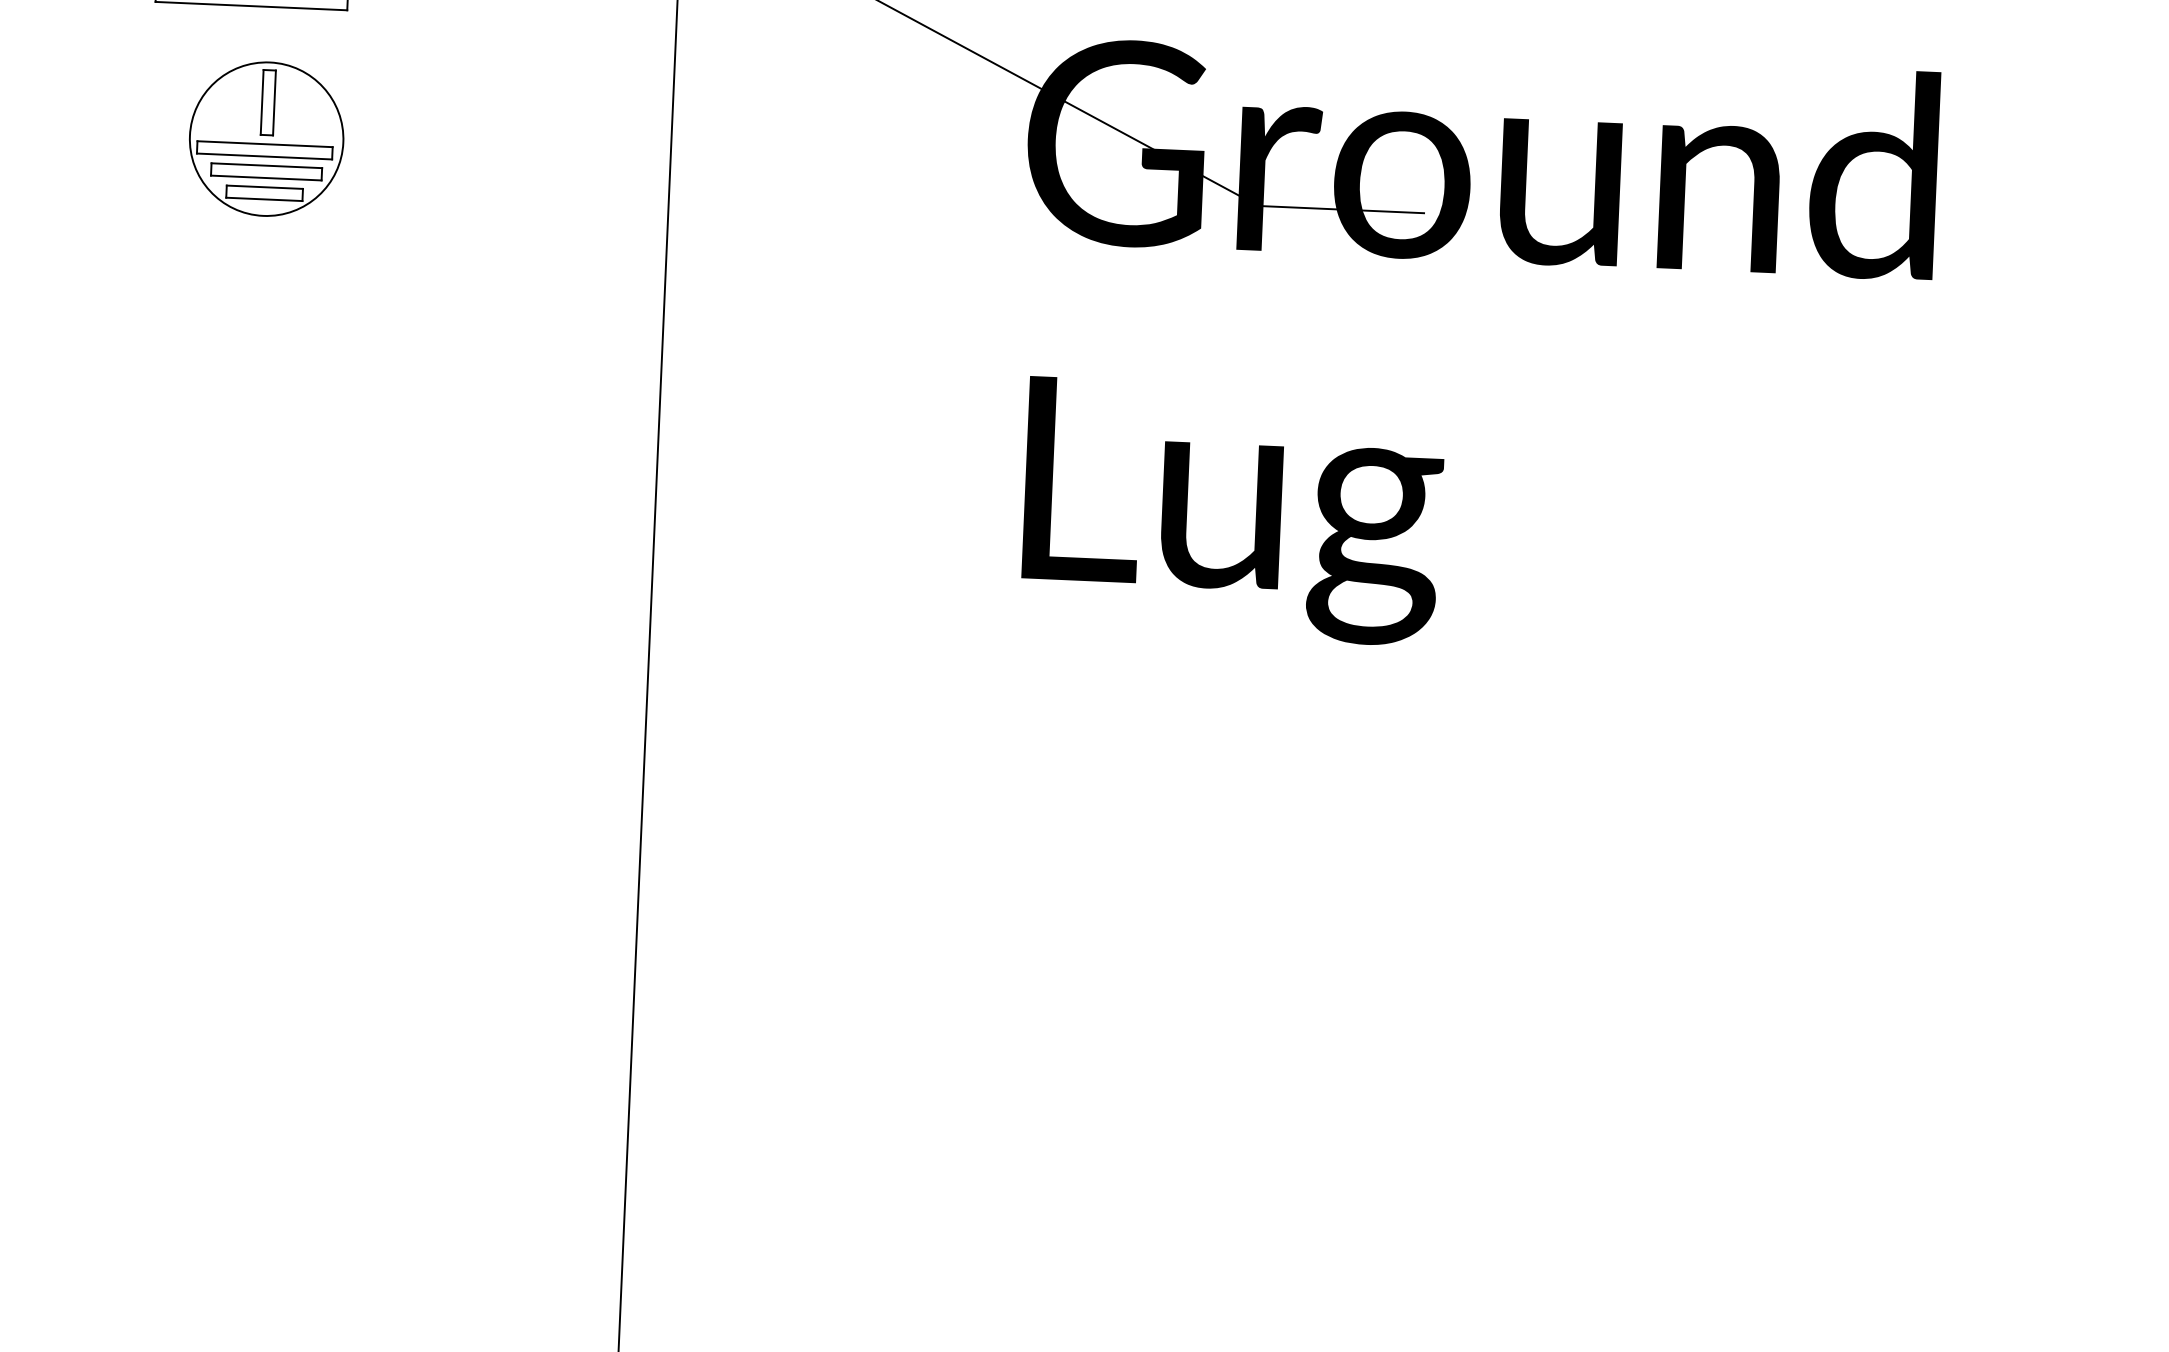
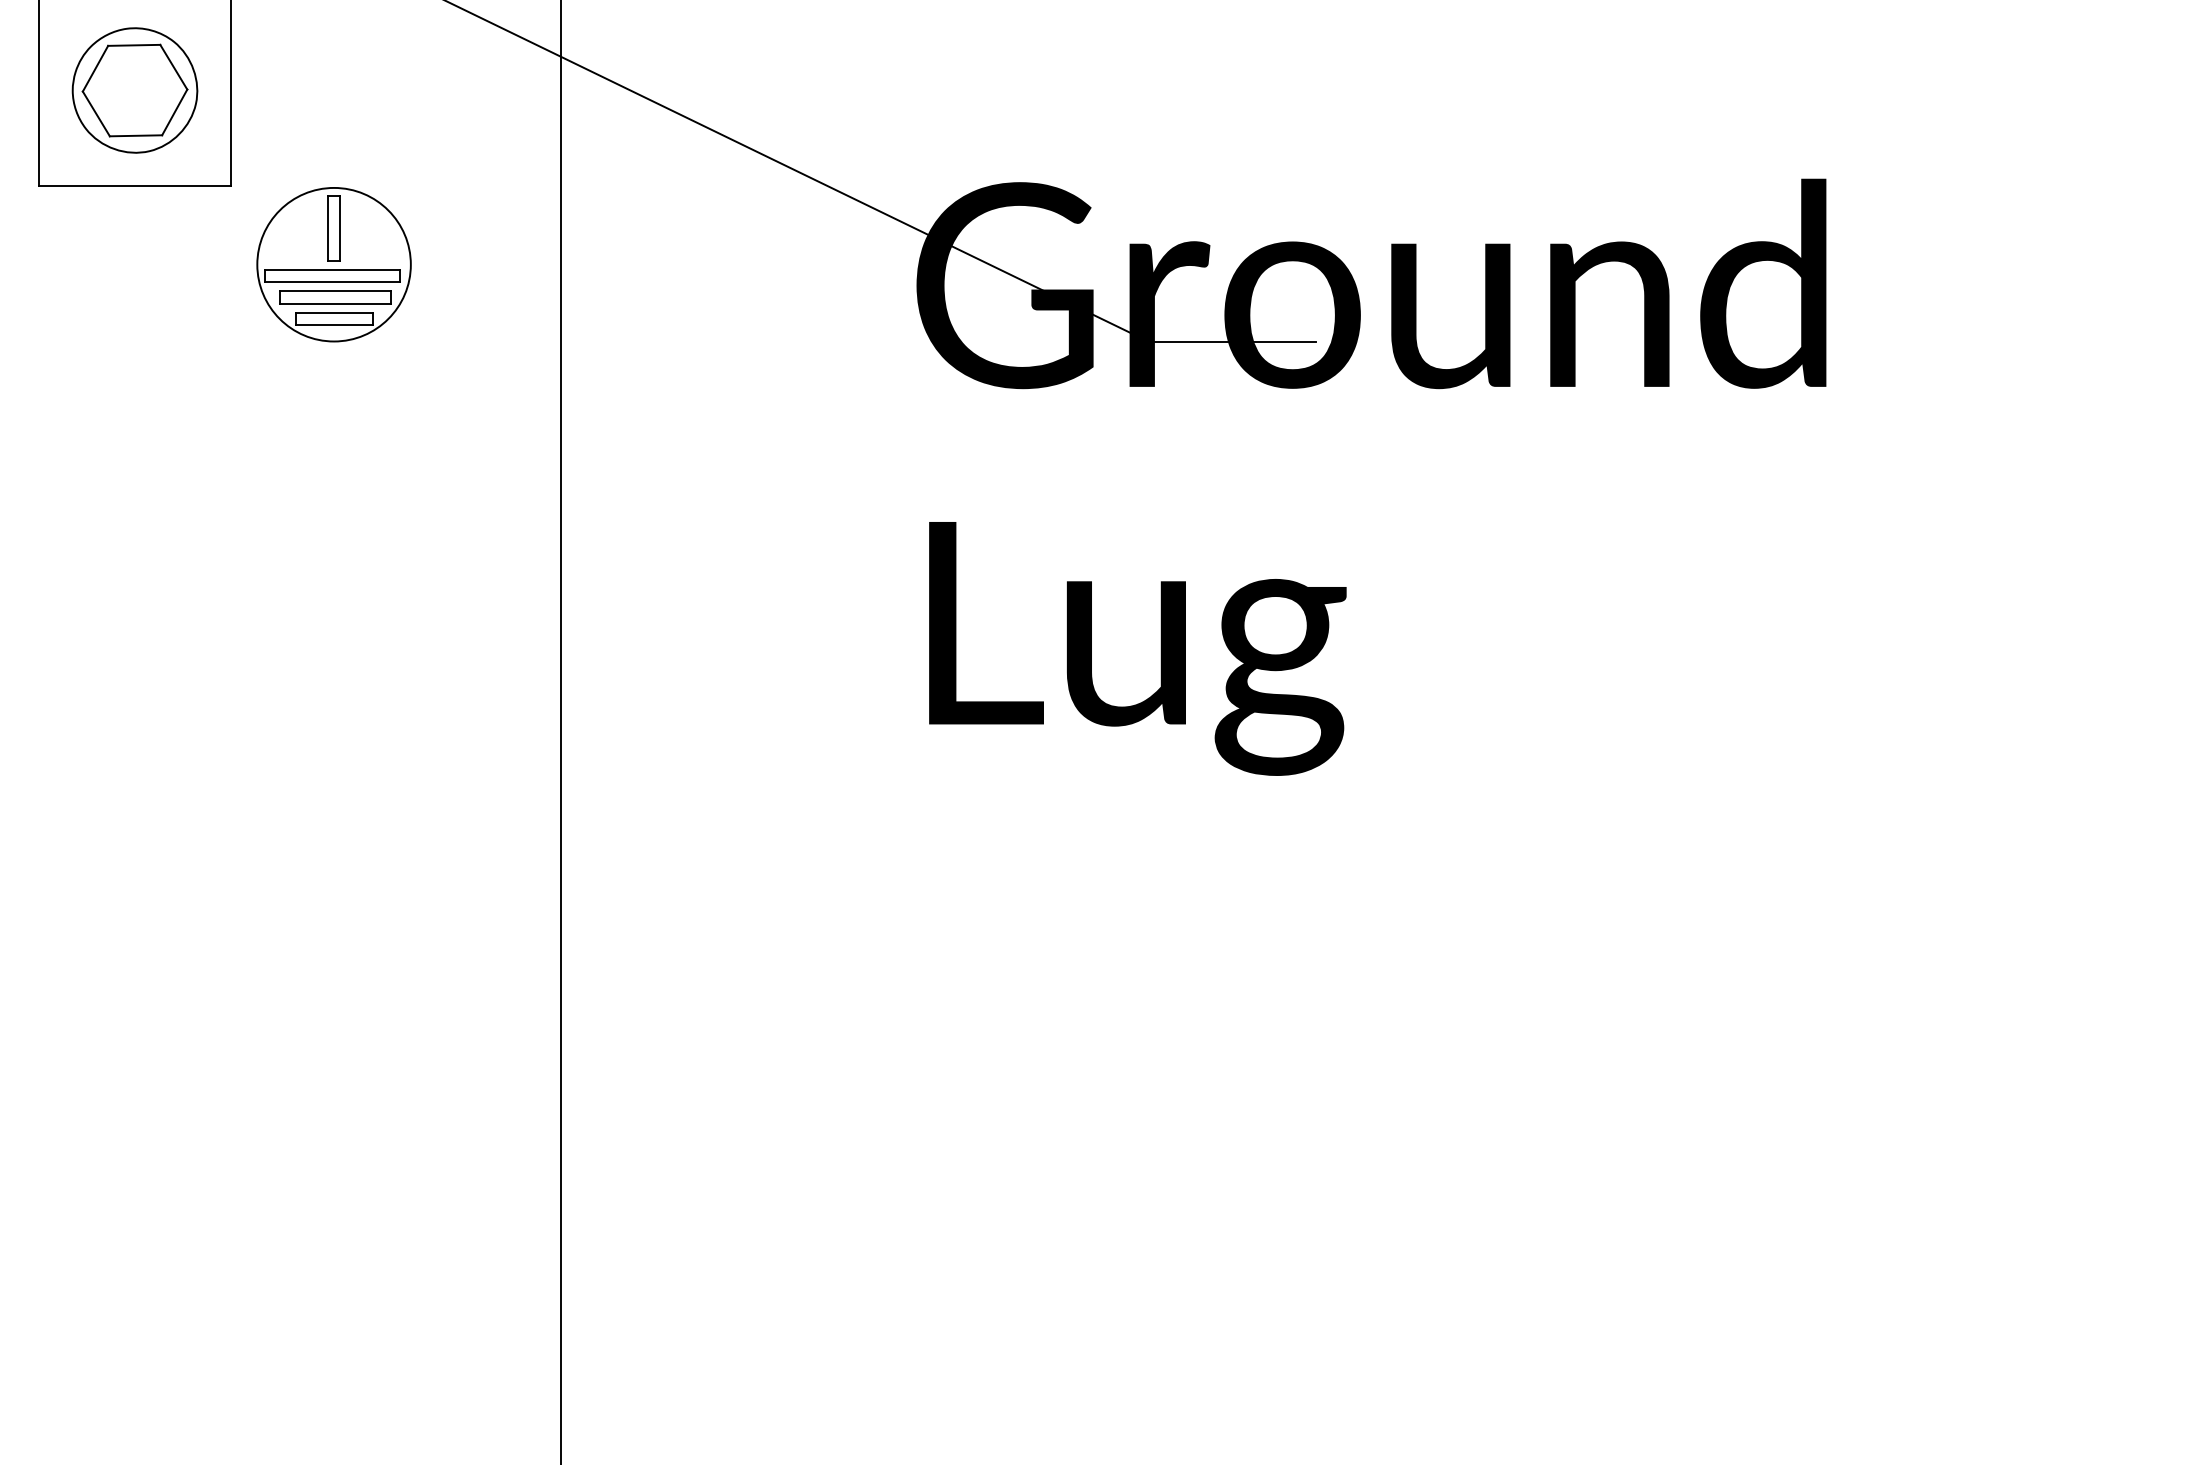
part: (266, 138) -> (333, 264), moved

